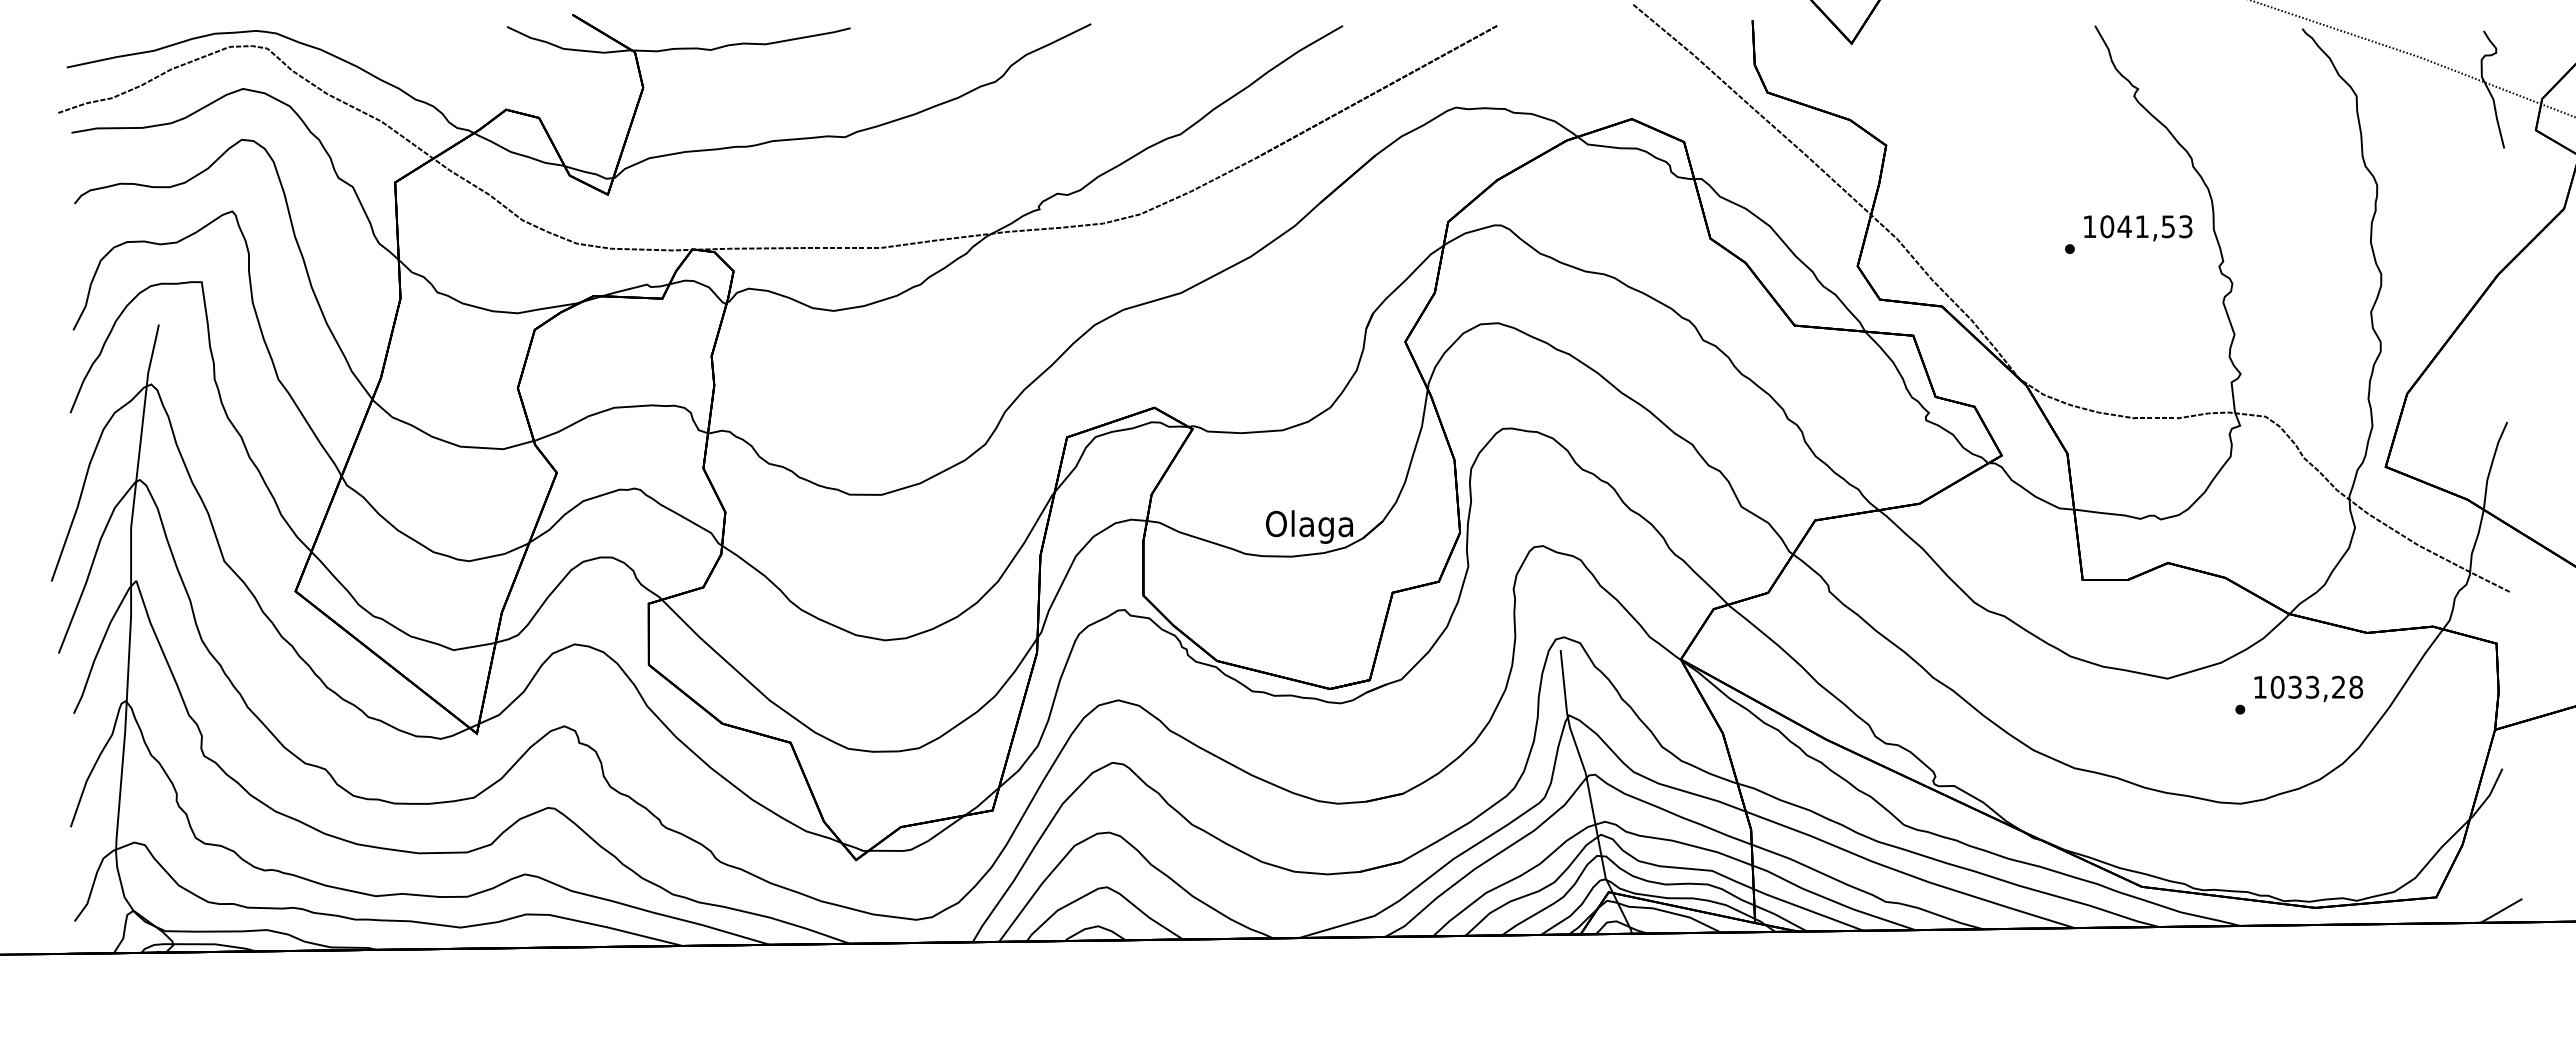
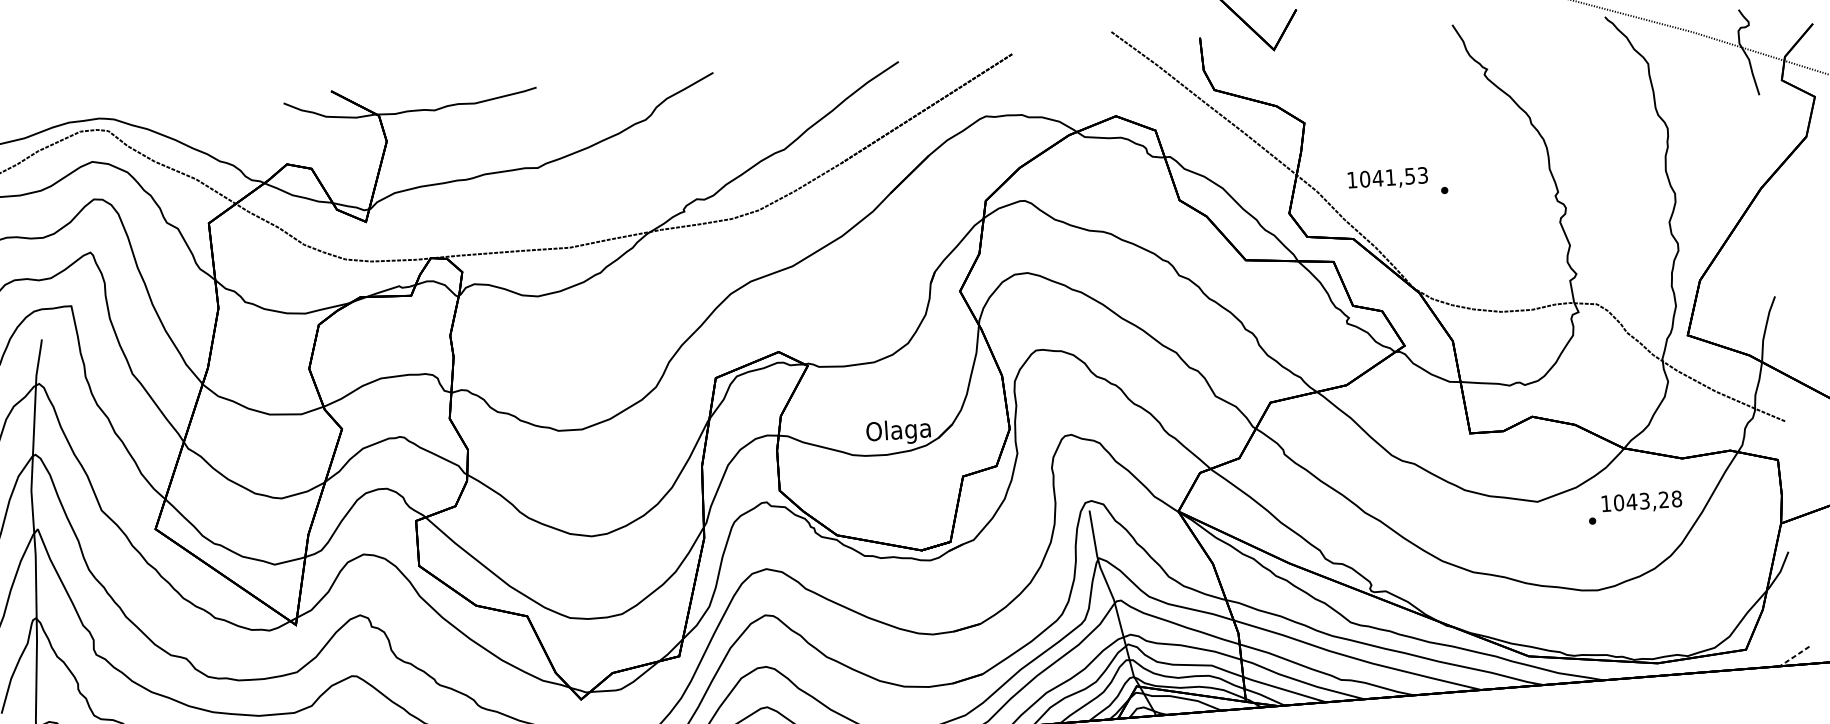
text: (2138, 228) -> (1388, 179), moved
text: (2294, 686) -> (1631, 501), 1033,28 -> 1043,28
line: (2500, 911) -> (1793, 656), solid -> dashed

